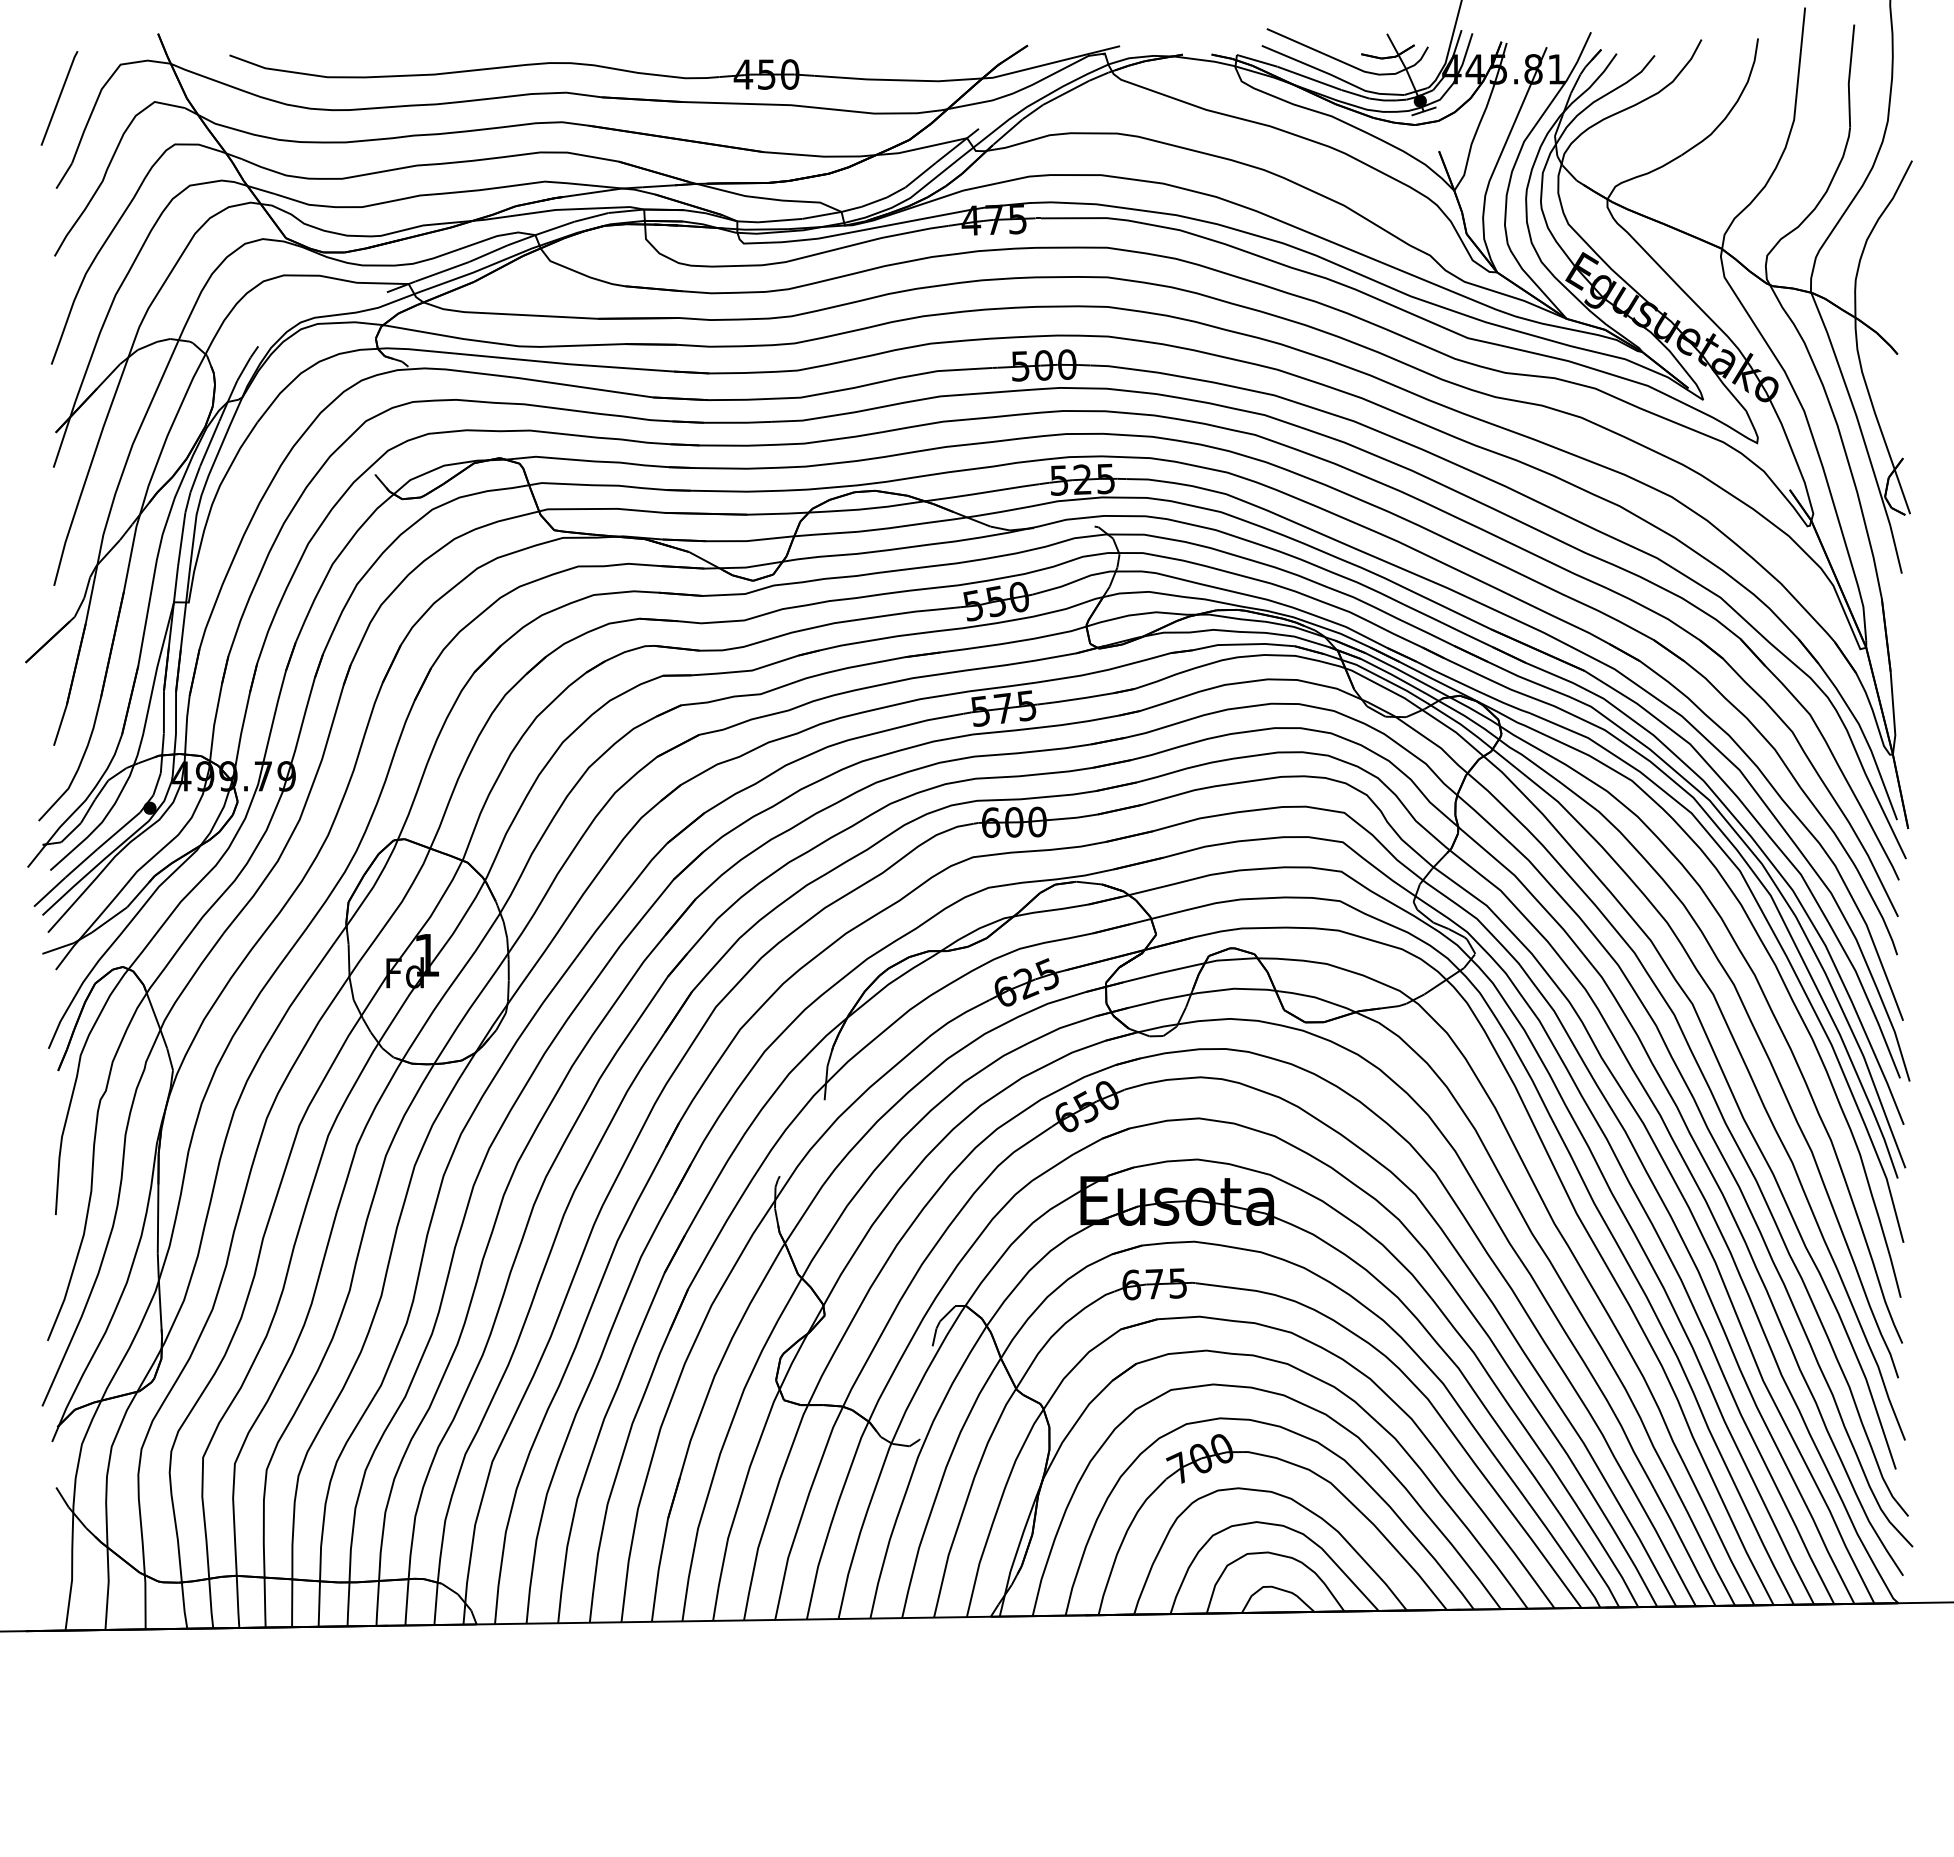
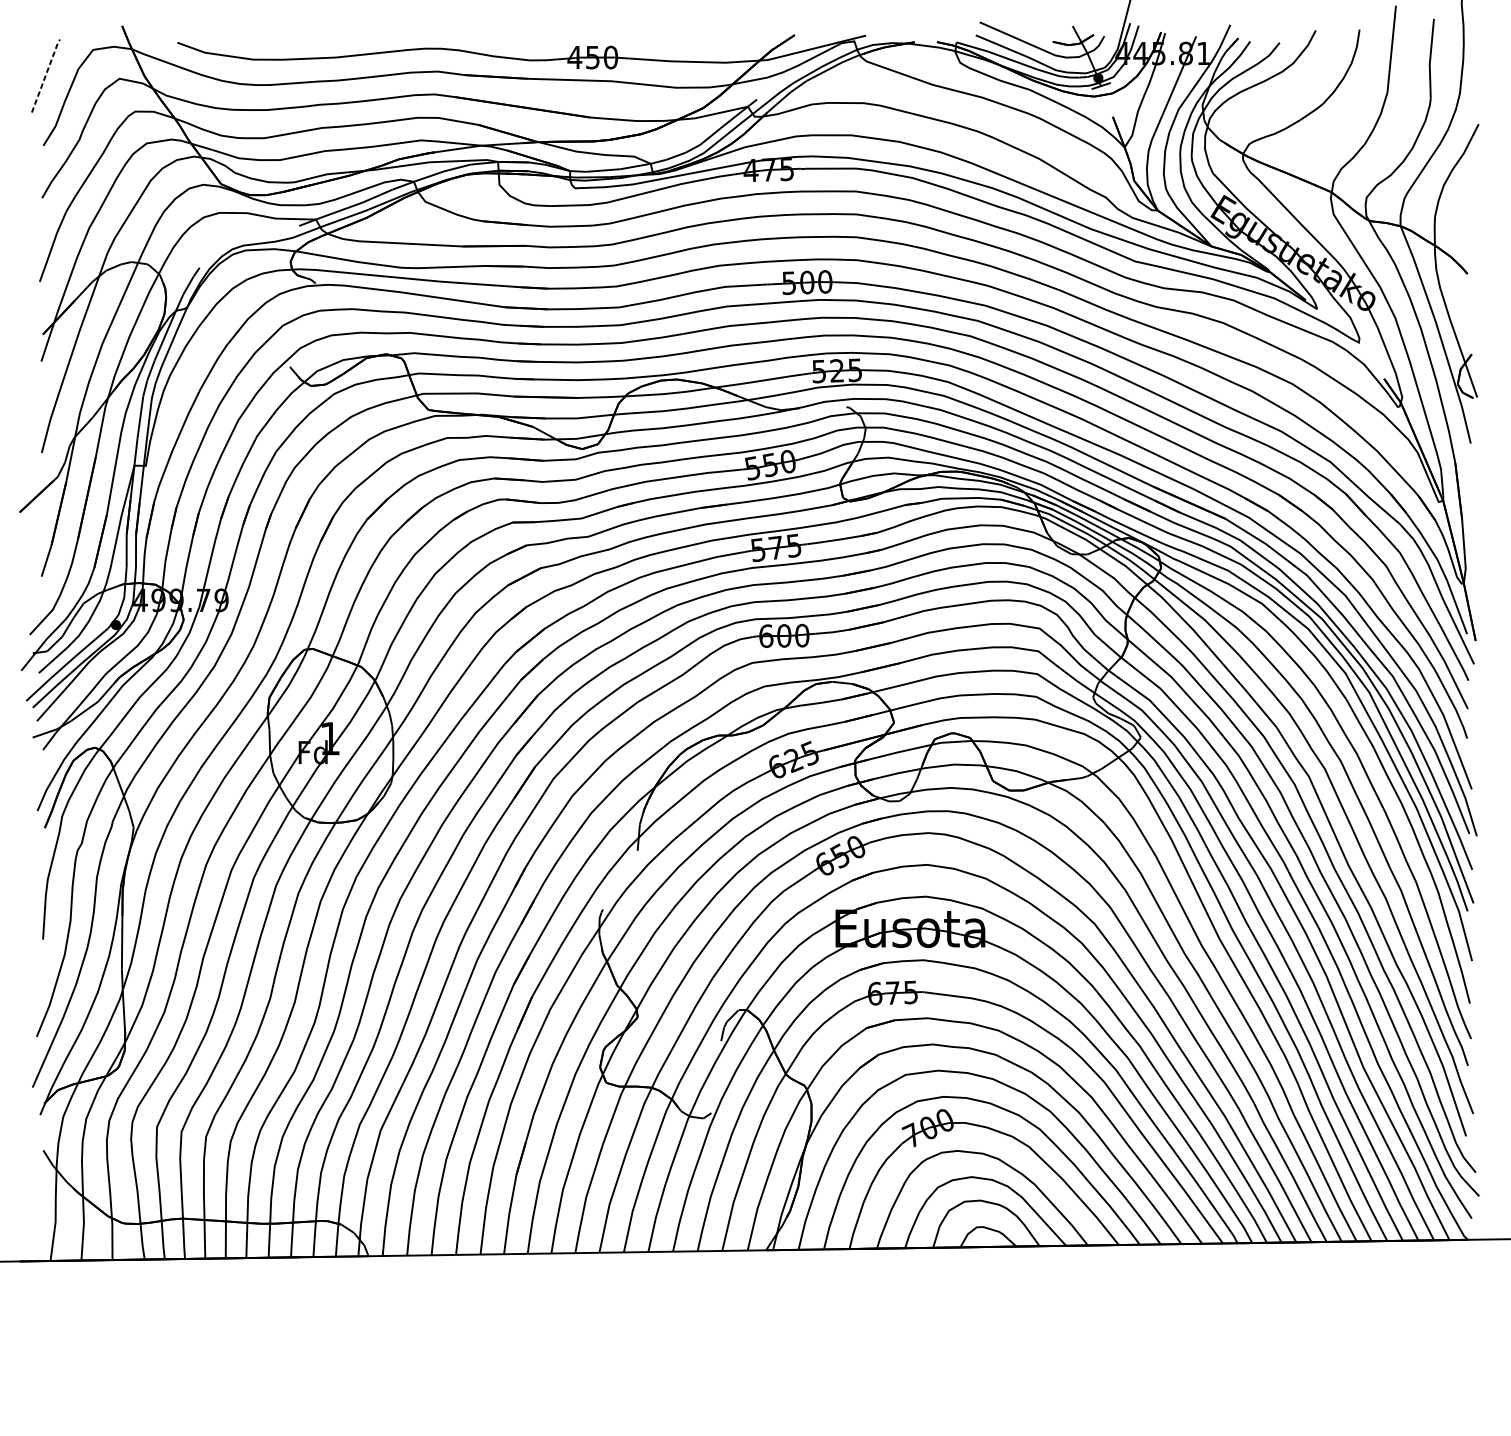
line: (59, 97) -> (45, 75), solid -> dashed

